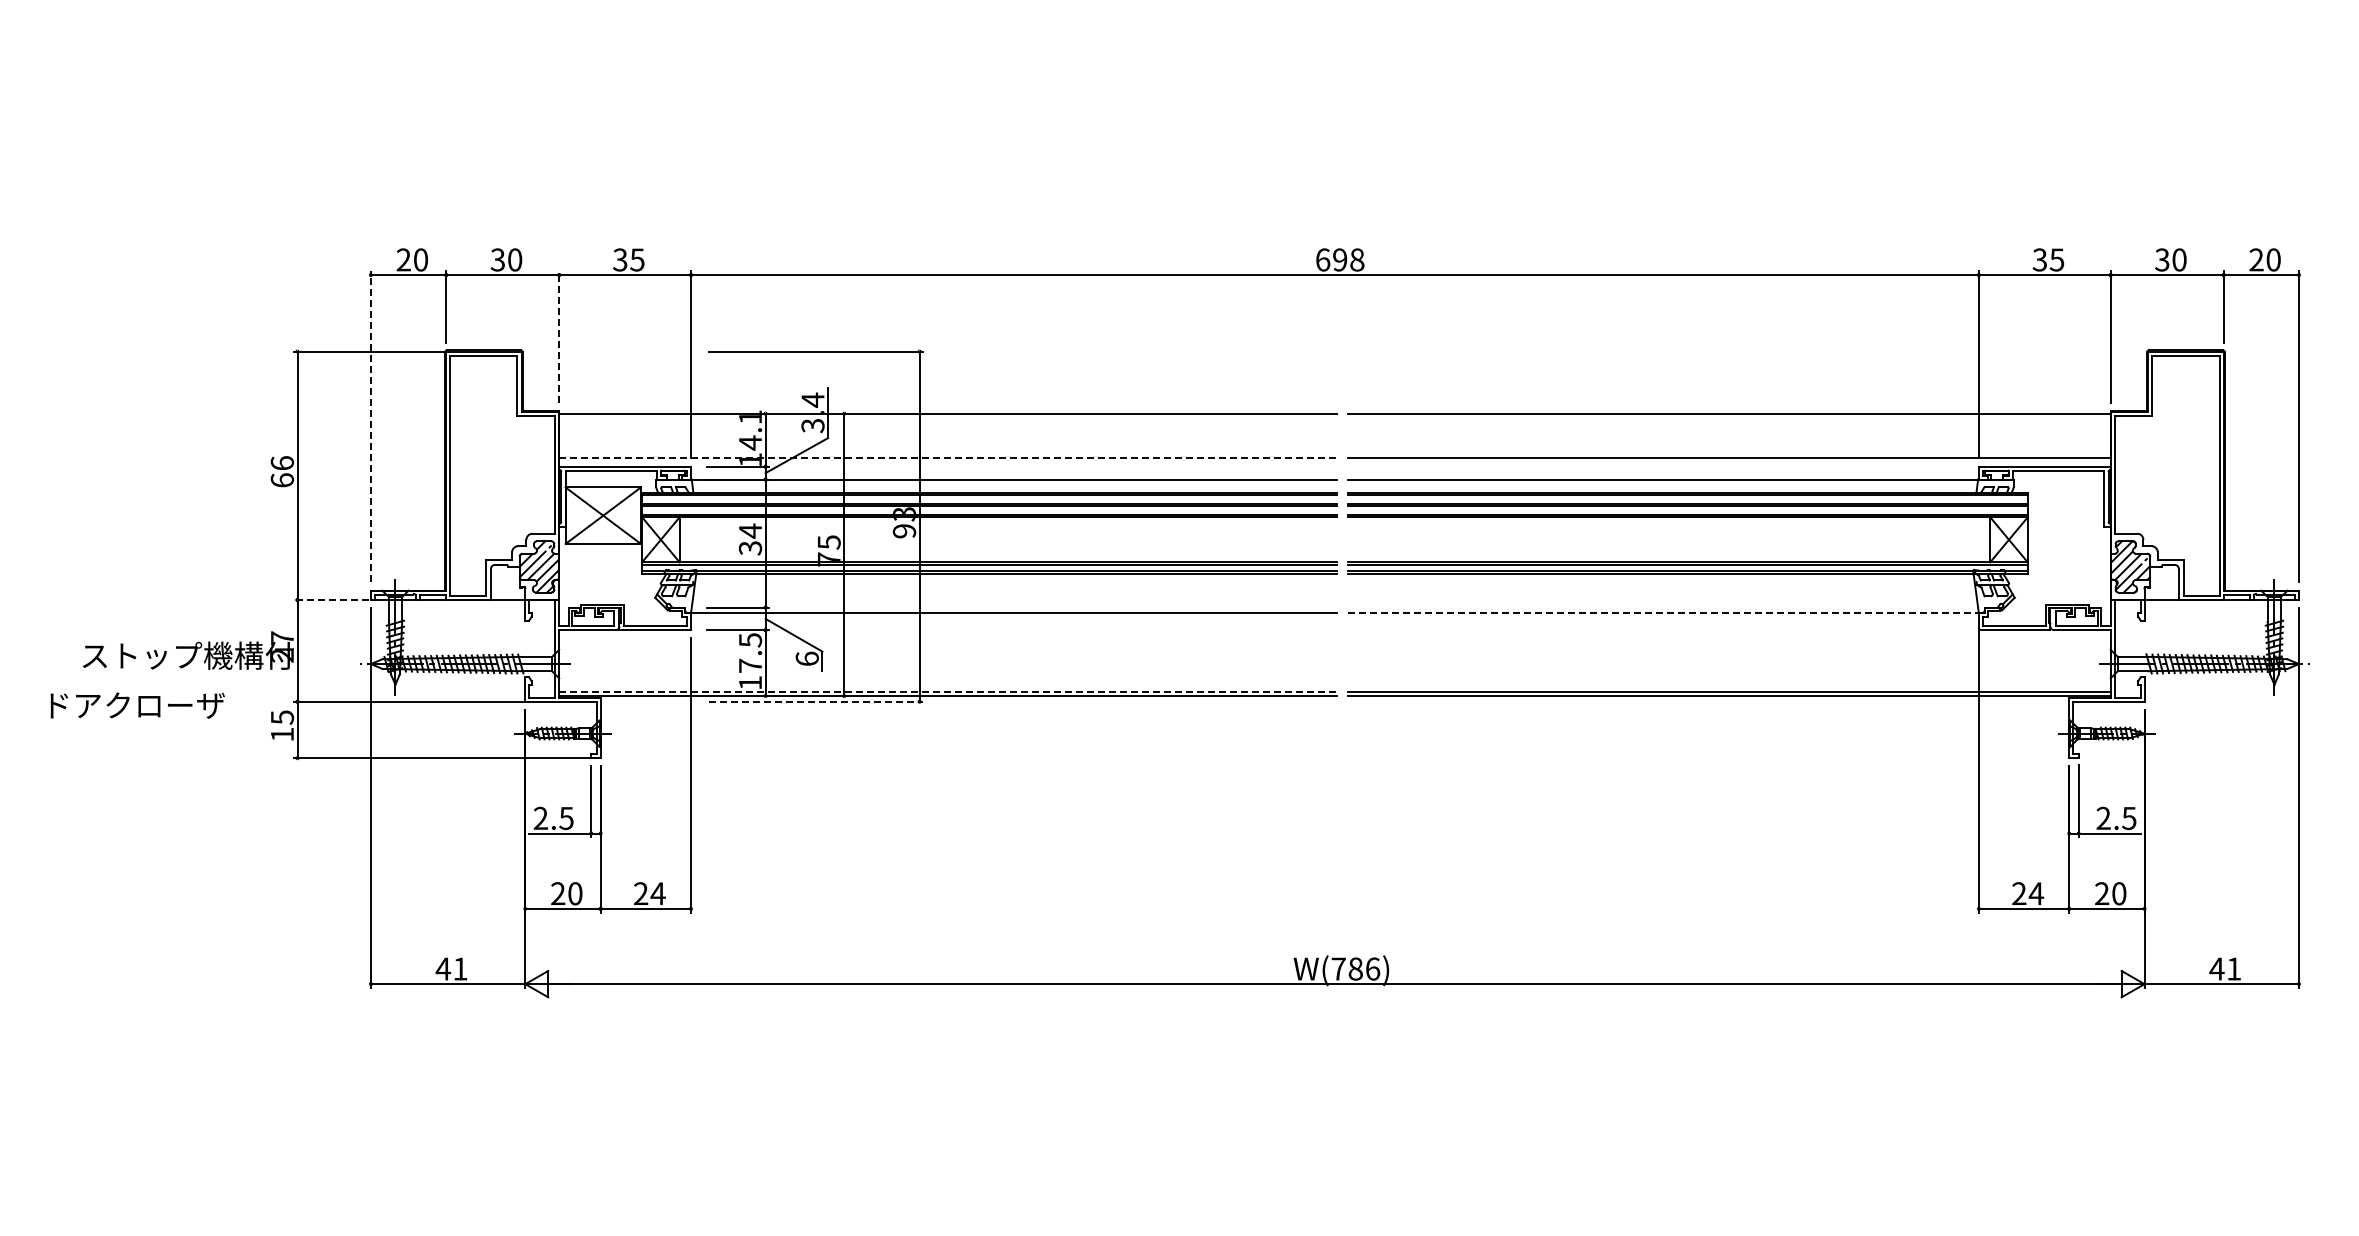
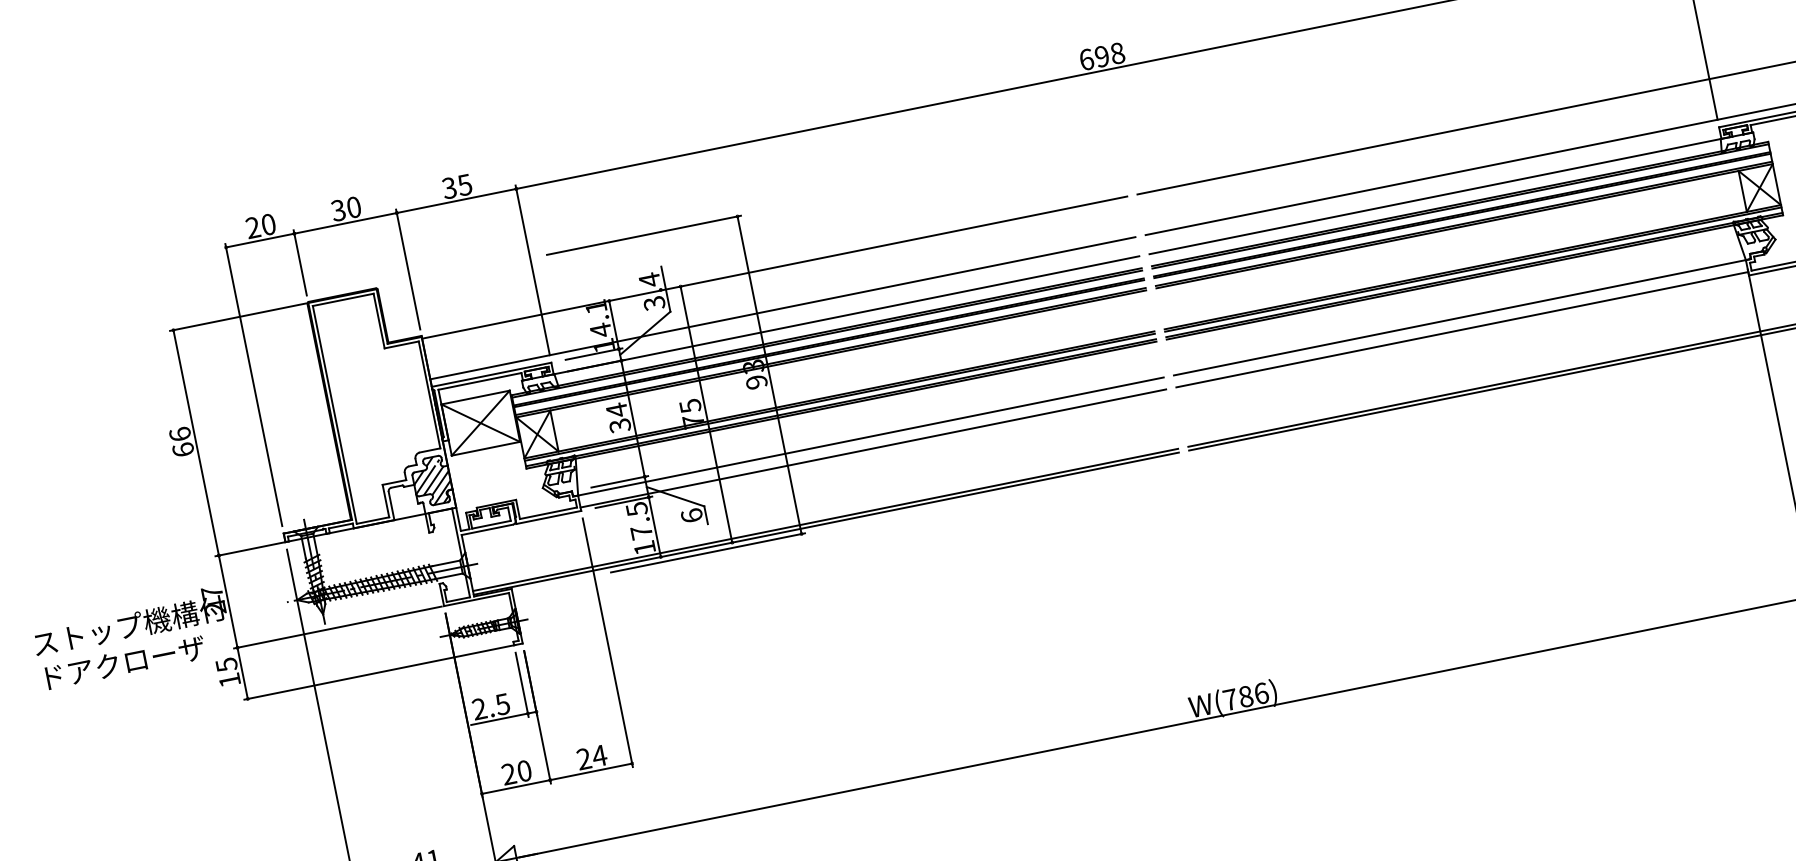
line: (559, 336) -> (408, 268), dashed -> solid
line: (370, 426) -> (253, 384), dashed -> solid
line: (948, 458) -> (783, 308), dashed -> solid
line: (331, 600) -> (249, 549), dashed -> solid
line: (1664, 613) -> (1460, 317), dashed -> solid
line: (1013, 626) -> (872, 448), added
line: (1663, 626) -> (1462, 329), added
line: (948, 691) -> (825, 519), dashed -> solid
line: (816, 701) -> (708, 552), dashed -> solid
text: (137, 705) -> (125, 662), moved

